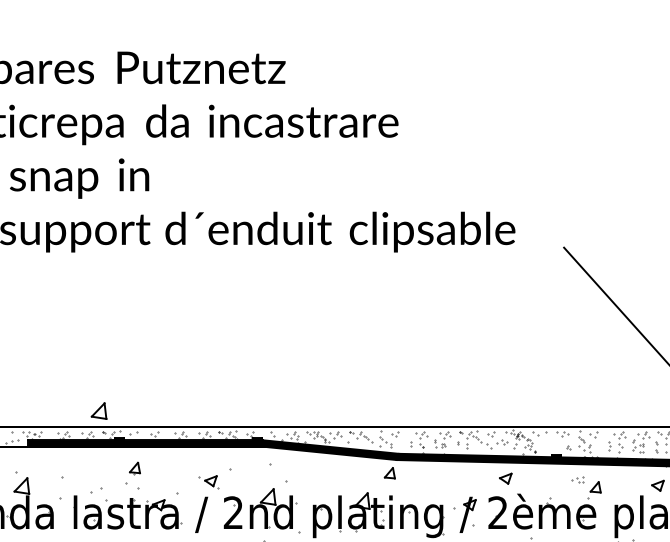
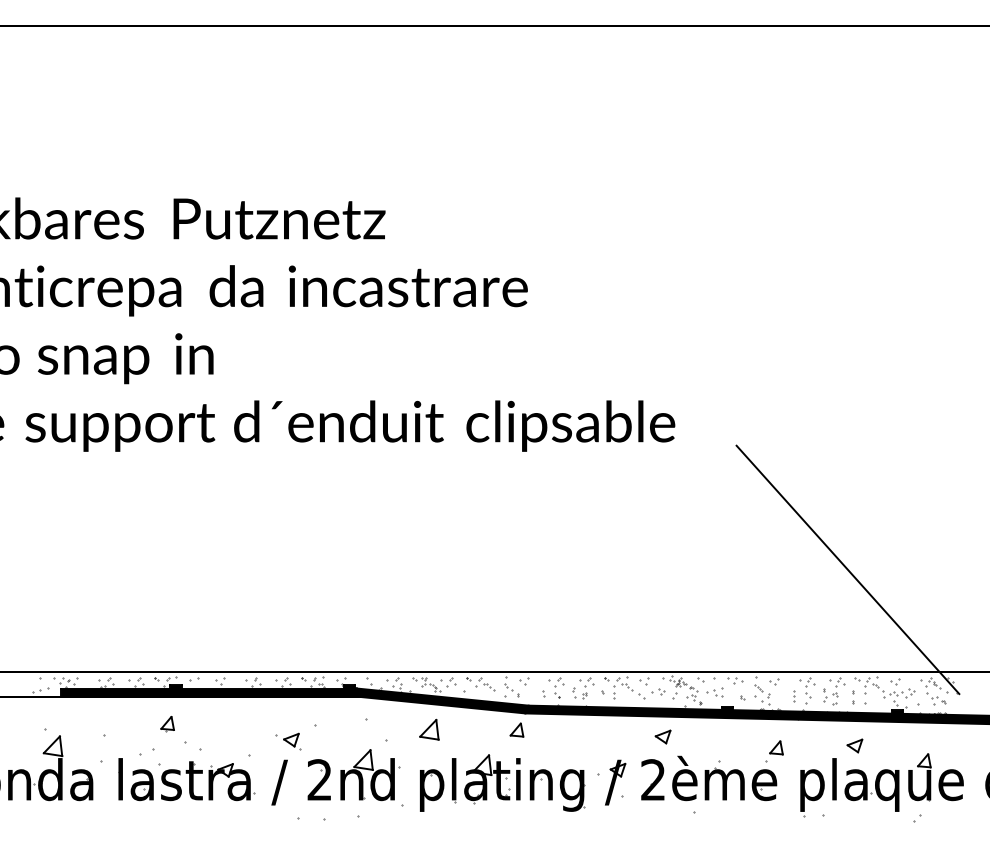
part: (99, 410) -> (429, 729), moved
part: (134, 468) -> (167, 724), moved
part: (577, 479) -> (714, 692), moved

